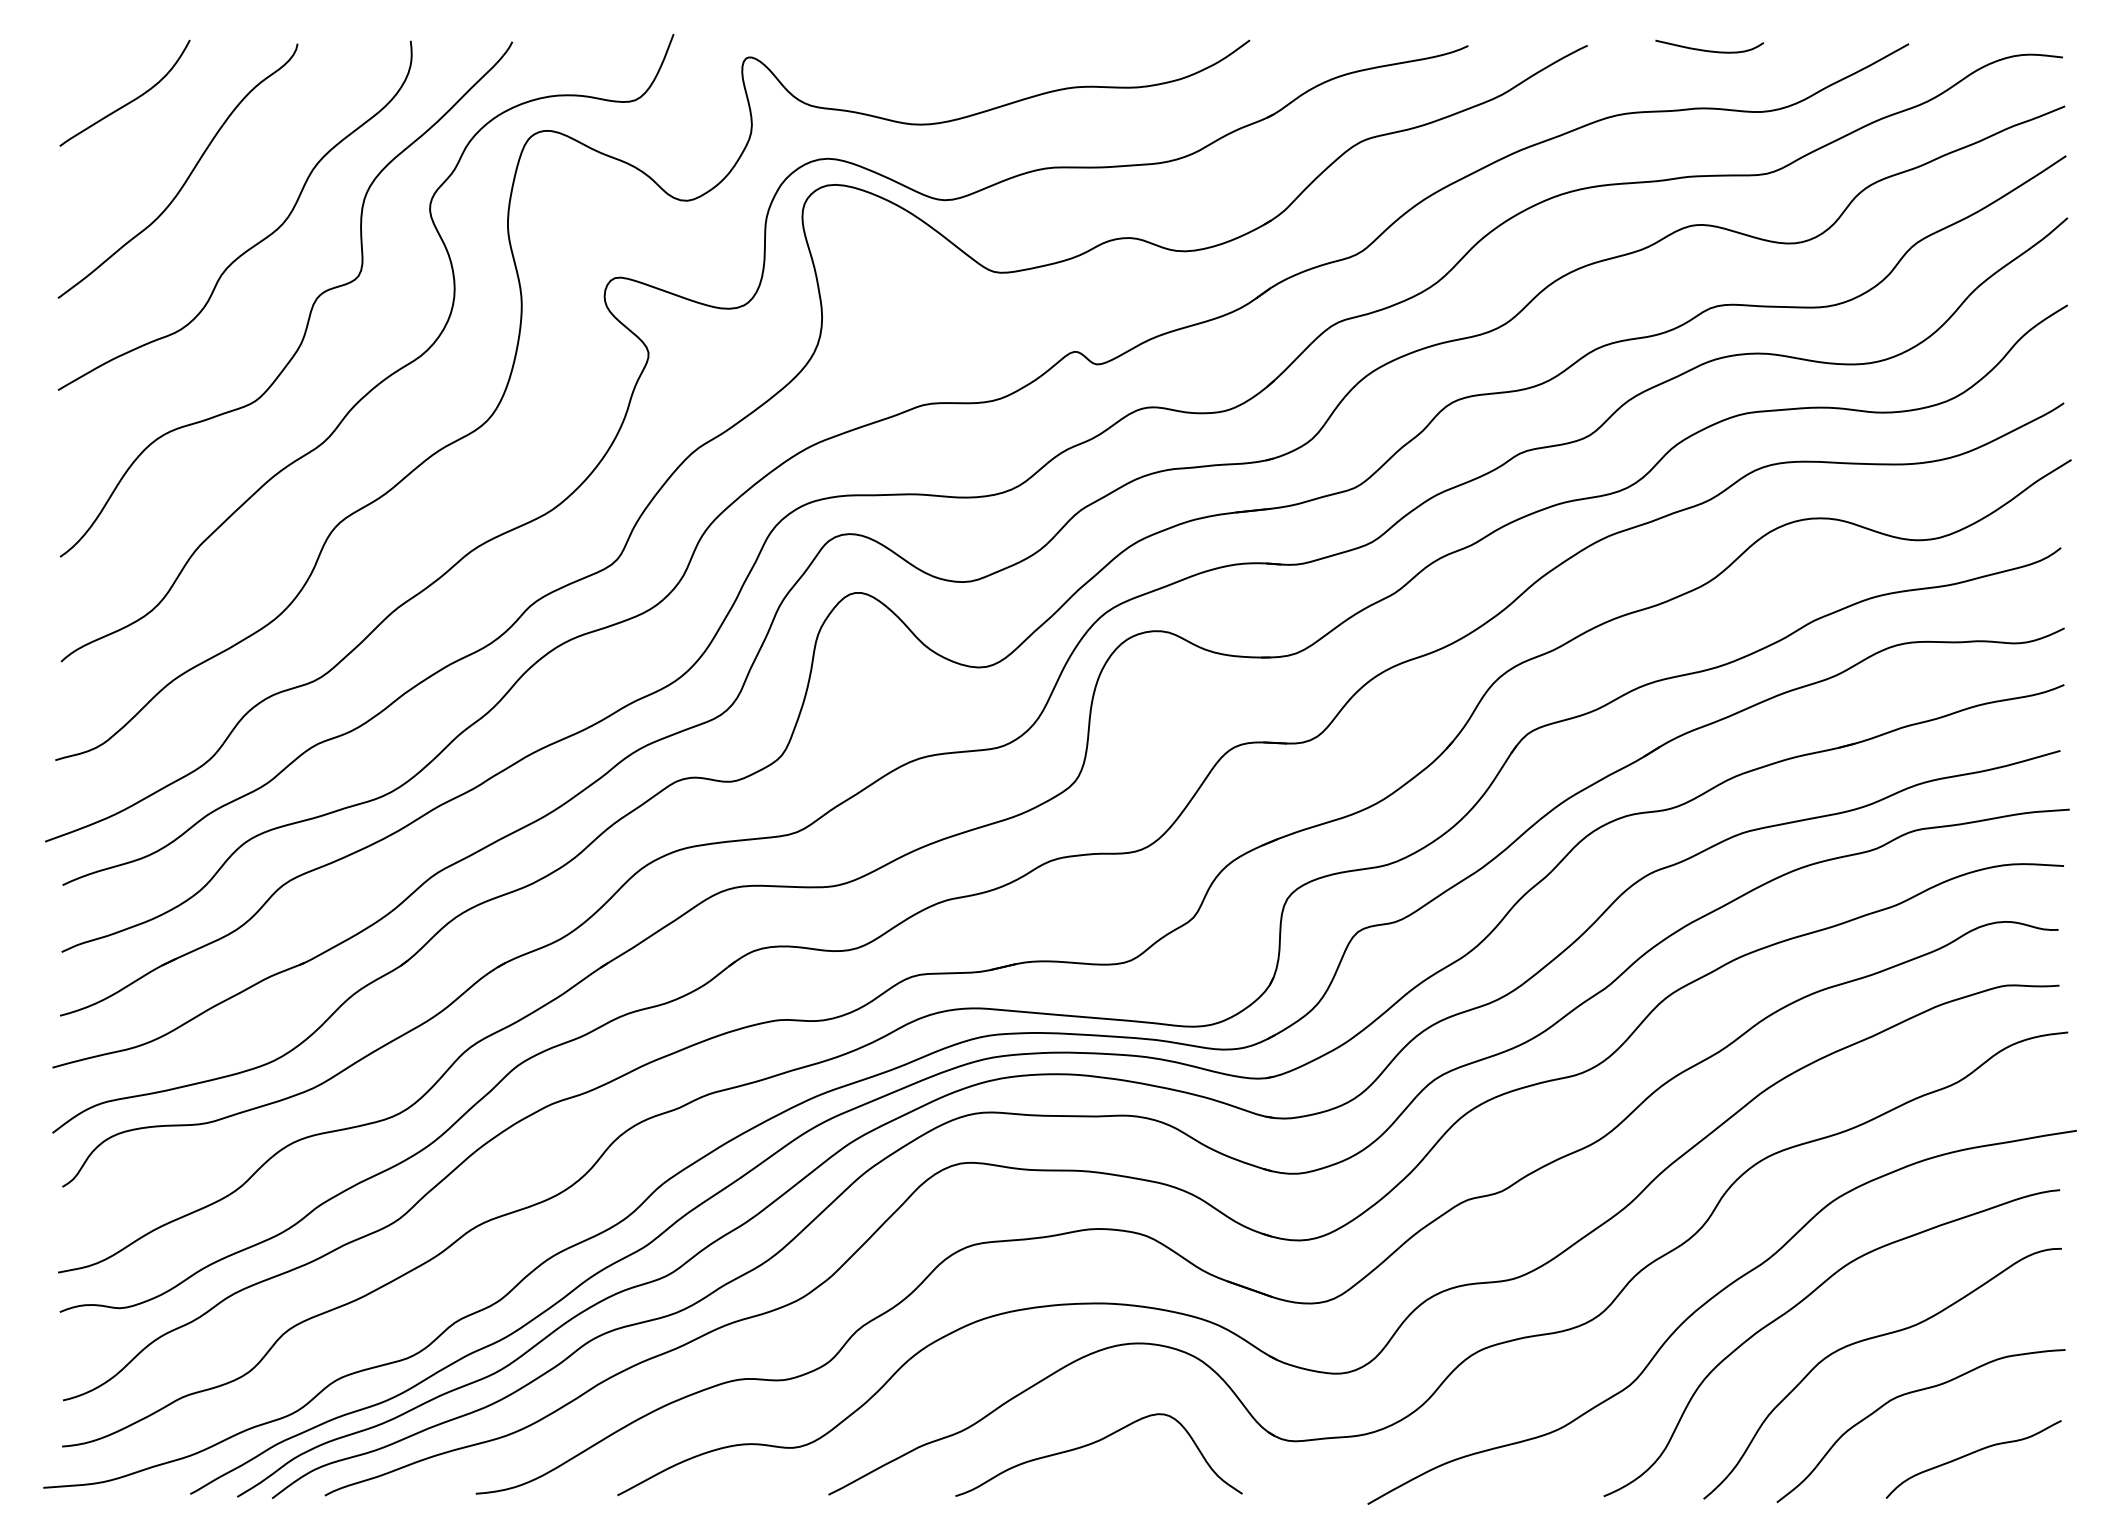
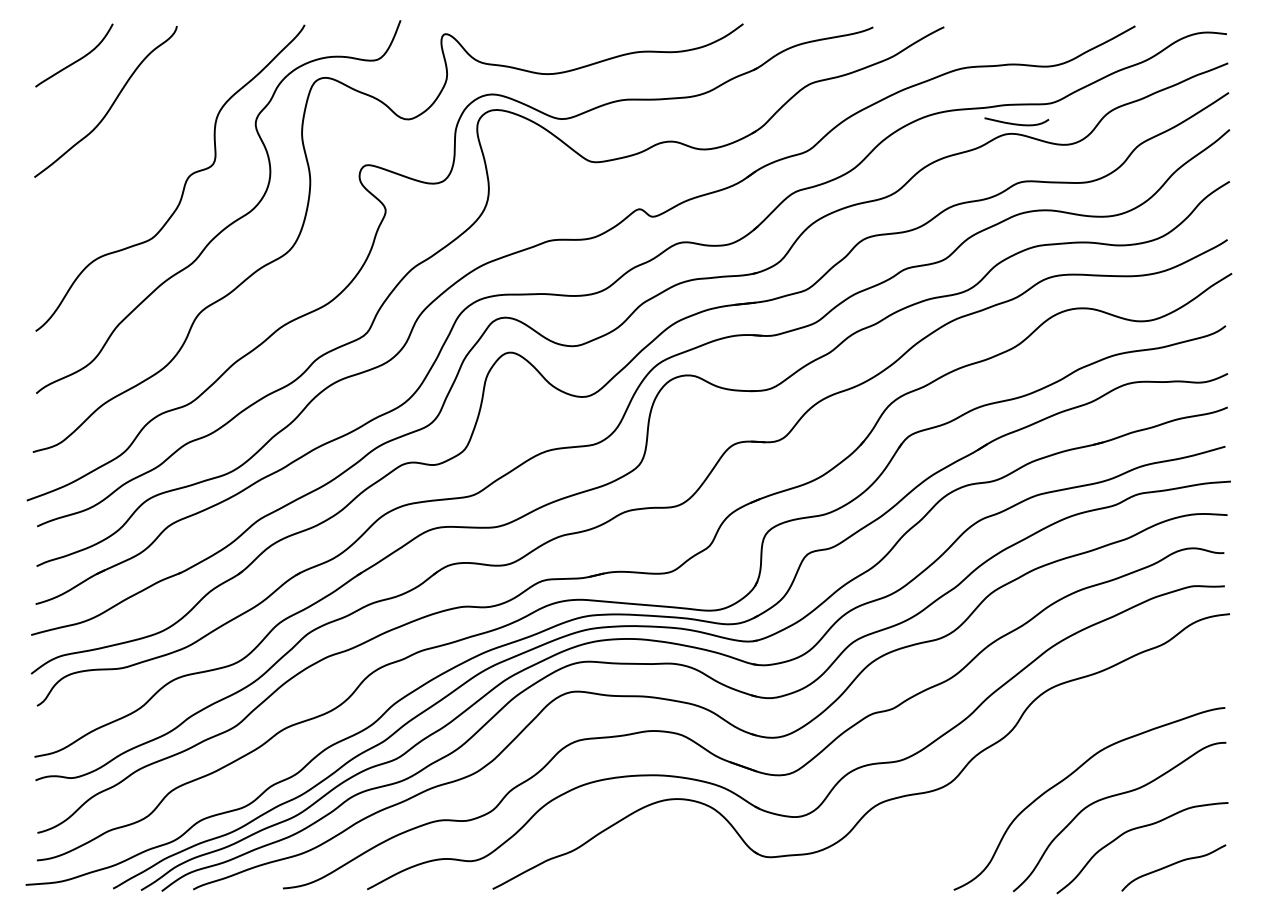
curve: (1709, 49) -> (1016, 123), moved
curve: (253, 244) -> (150, 145), removed
curve: (1712, 1300) -> (1018, 773), removed
curve: (1093, 1445) -> (650, 859), removed

